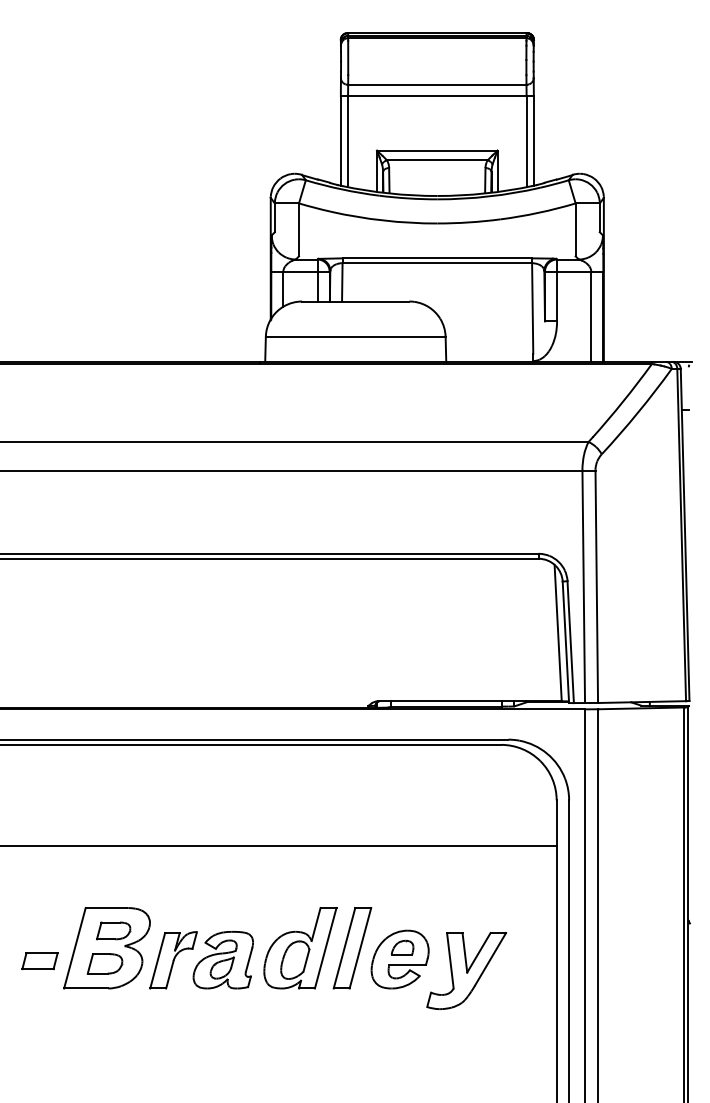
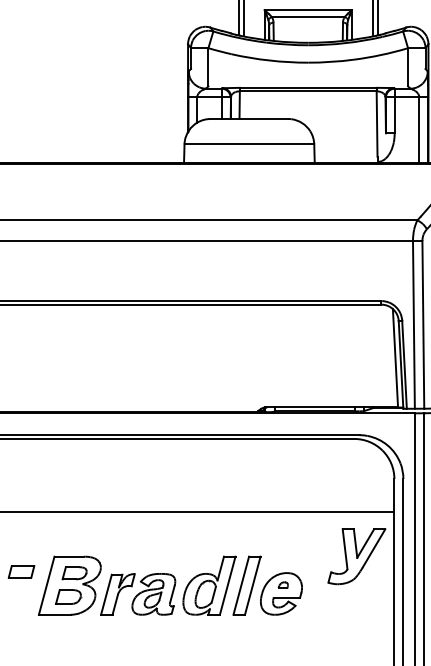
part: (402, 947) -> (283, 585), size x0.6
part: (39, 961) -> (21, 572), moved
part: (466, 970) -> (356, 556), moved

